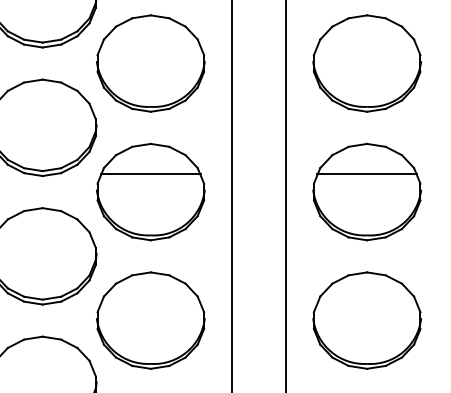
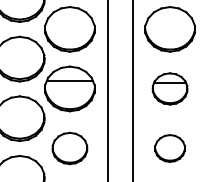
part: (365, 191) -> (169, 88), size x0.7
part: (149, 320) -> (69, 148), size x0.7
part: (365, 320) -> (169, 148), size x0.6

